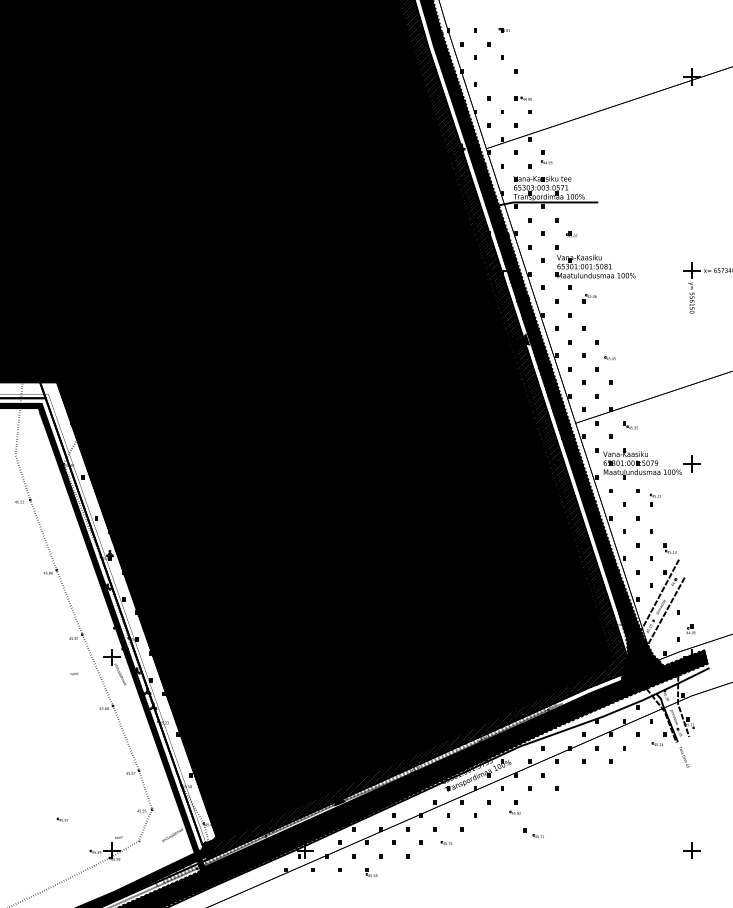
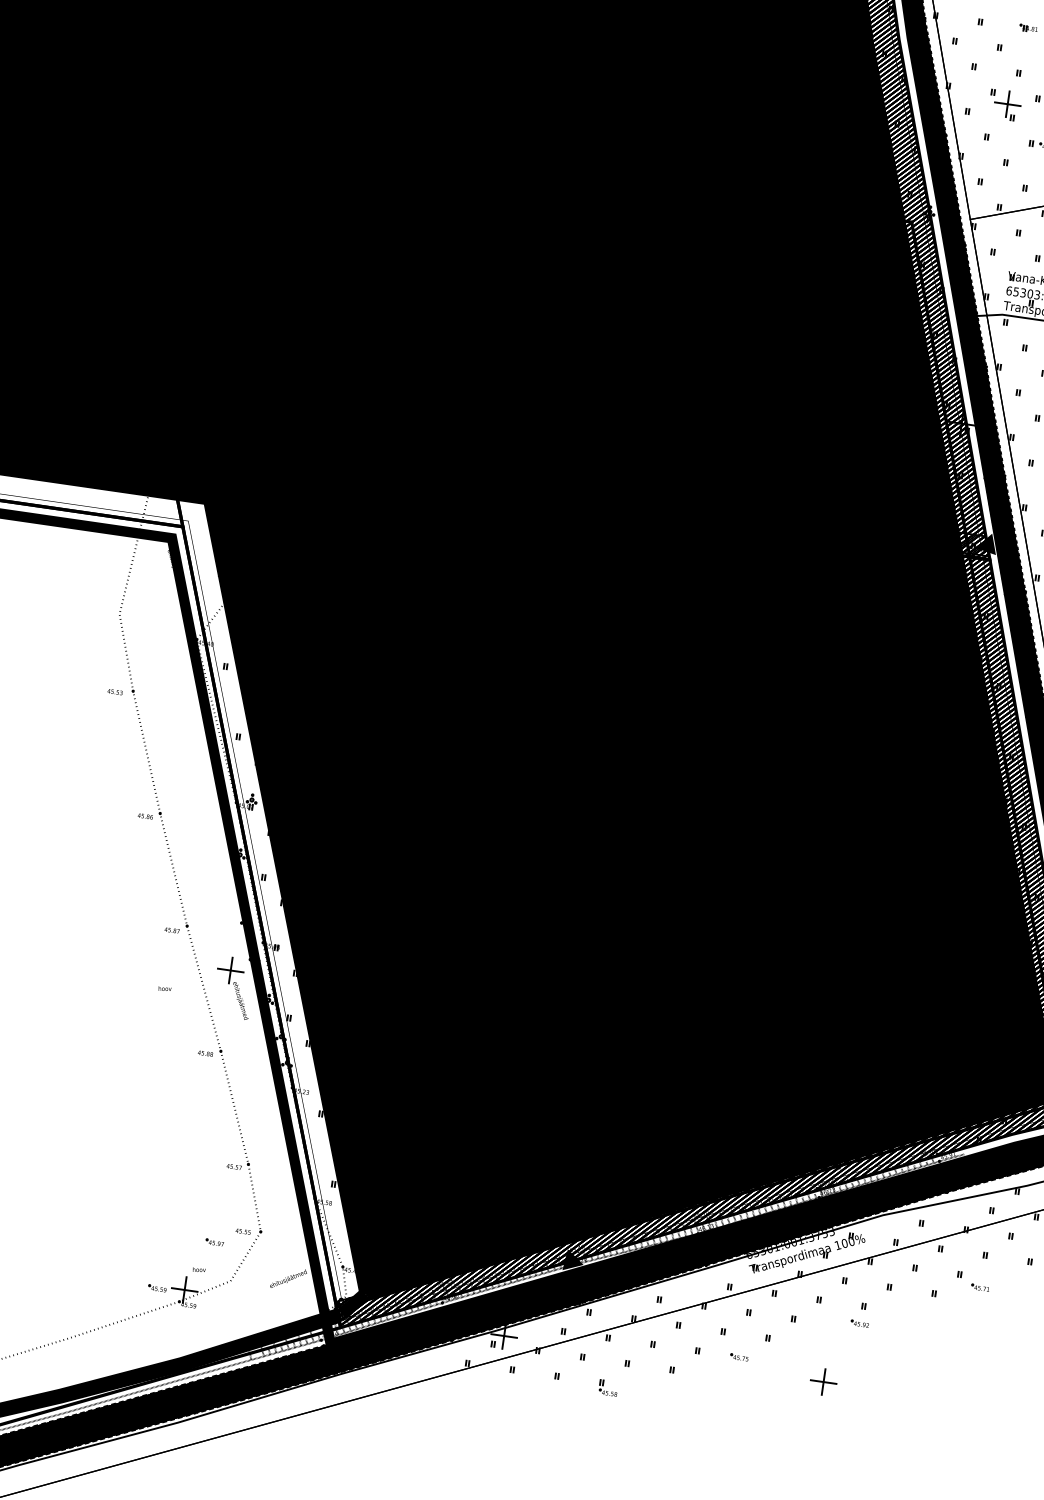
part: (496, 77) -> (1004, 104), added
part: (62, 819) -> (214, 1241), moved
part: (533, 832) -> (972, 1280), moved
part: (498, 850) -> (823, 1381), added

